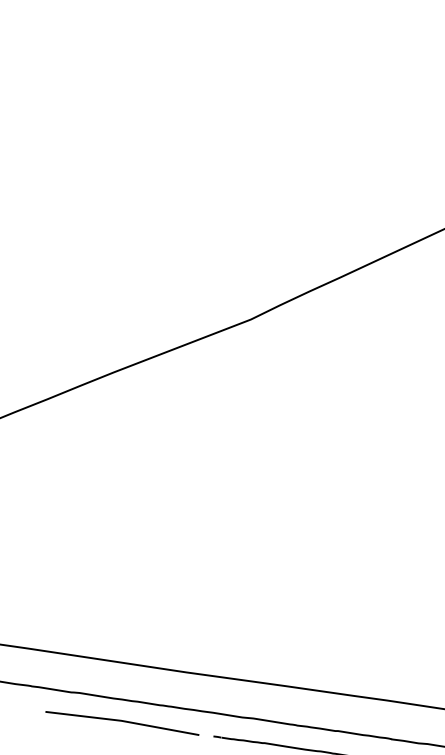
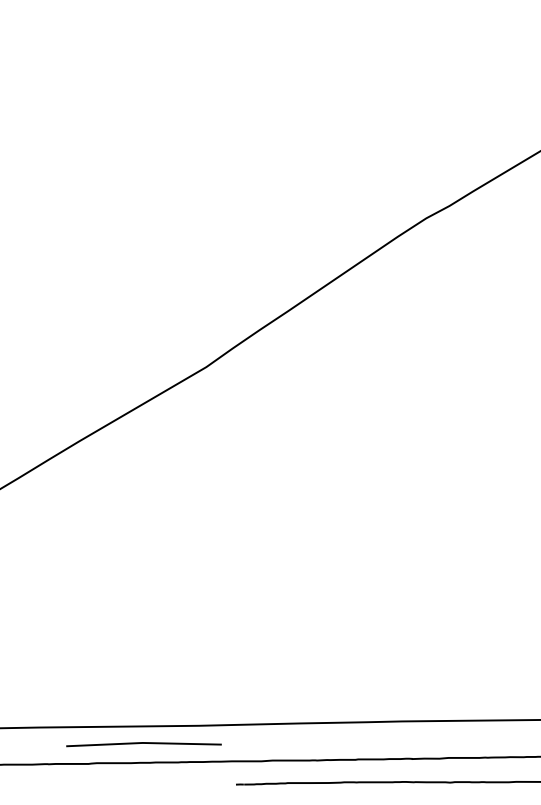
line: (122, 721) -> (143, 743), moved

